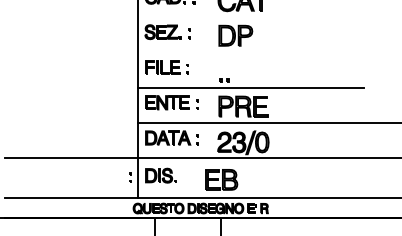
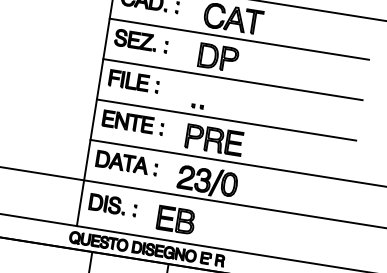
line: (250, 17) -> (238, 39), added
line: (250, 52) -> (232, 79), added
part: (130, 177) -> (135, 210), moved

